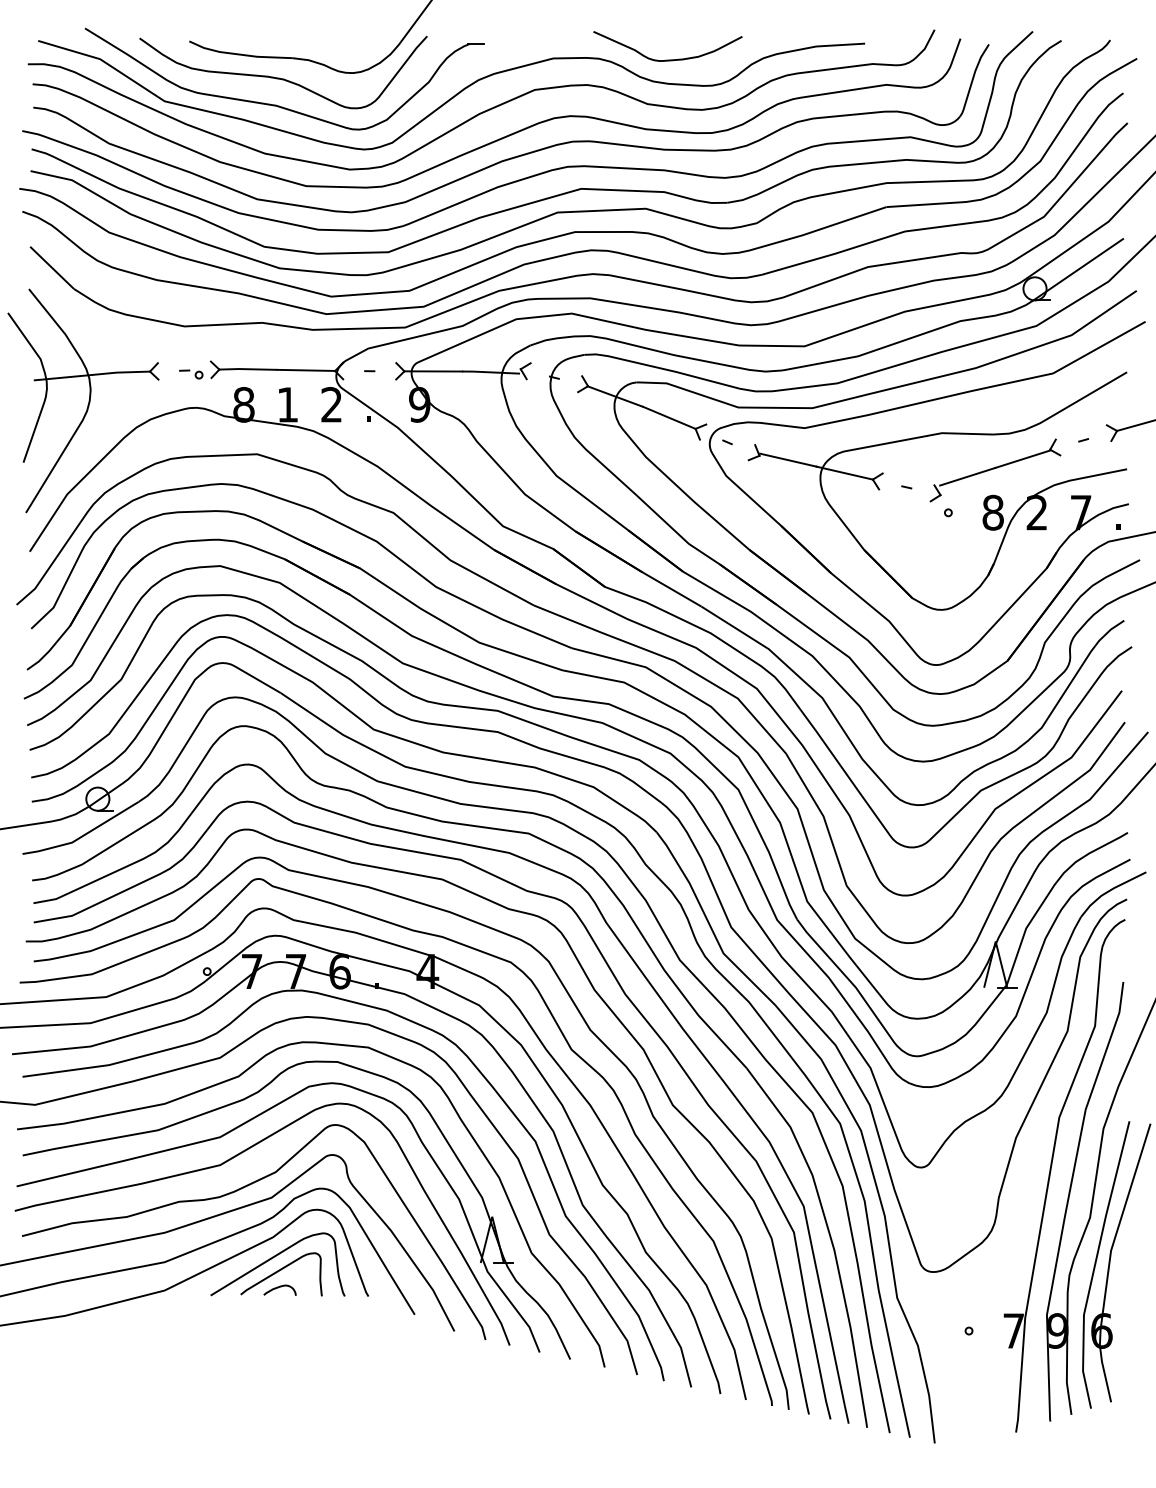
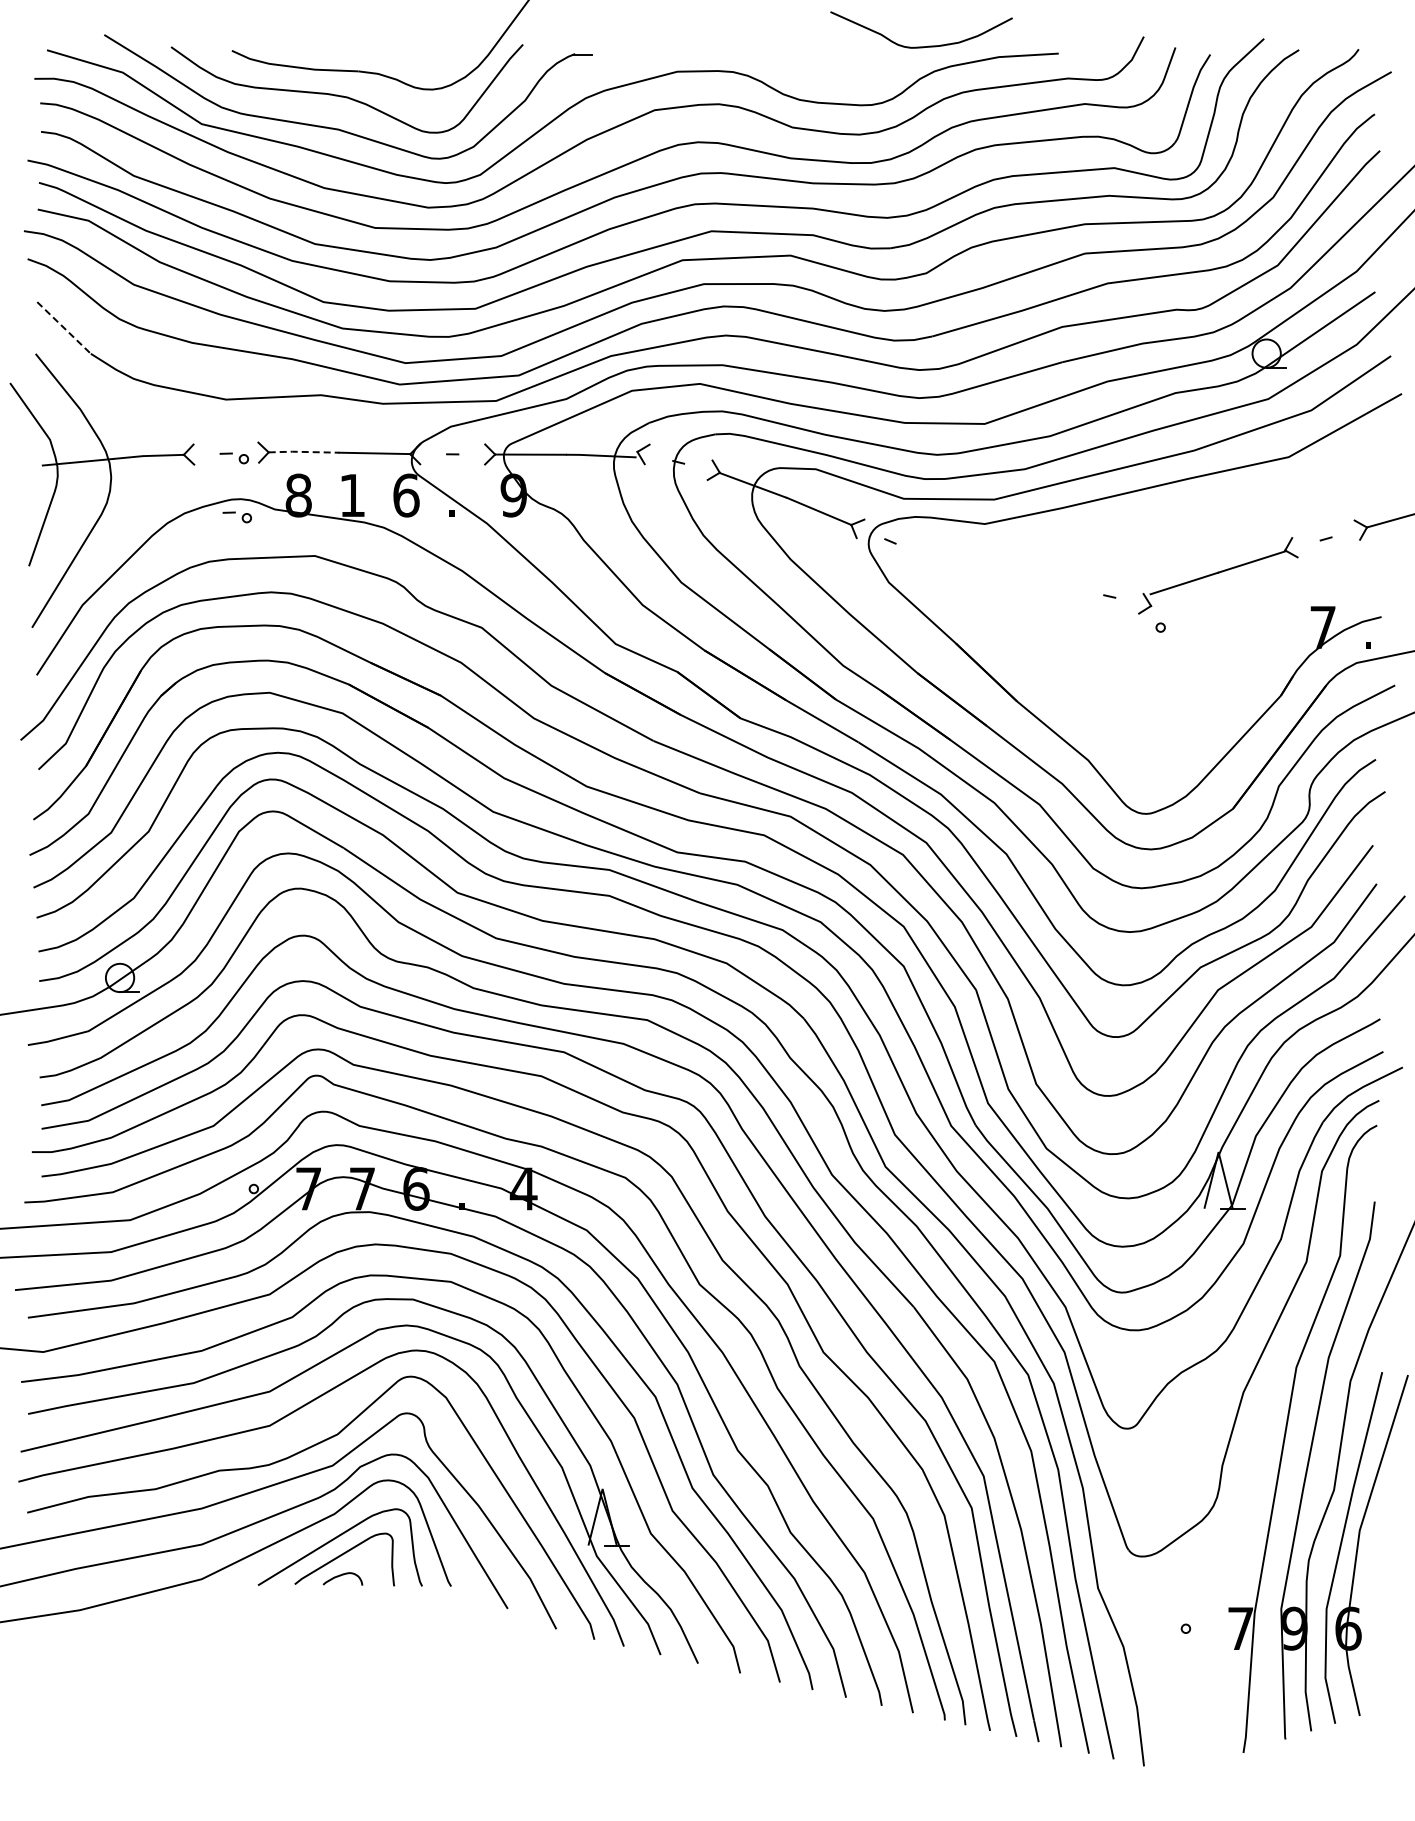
curve: (667, 59) -> (921, 46), moved
line: (52, 268) -> (64, 328), solid -> dashed
line: (248, 368) -> (304, 451), solid -> dashed
text: (331, 404) -> (406, 495), 2 -> 6
part: (193, 422) -> (236, 517), added
part: (983, 502) -> (1203, 614), removed

